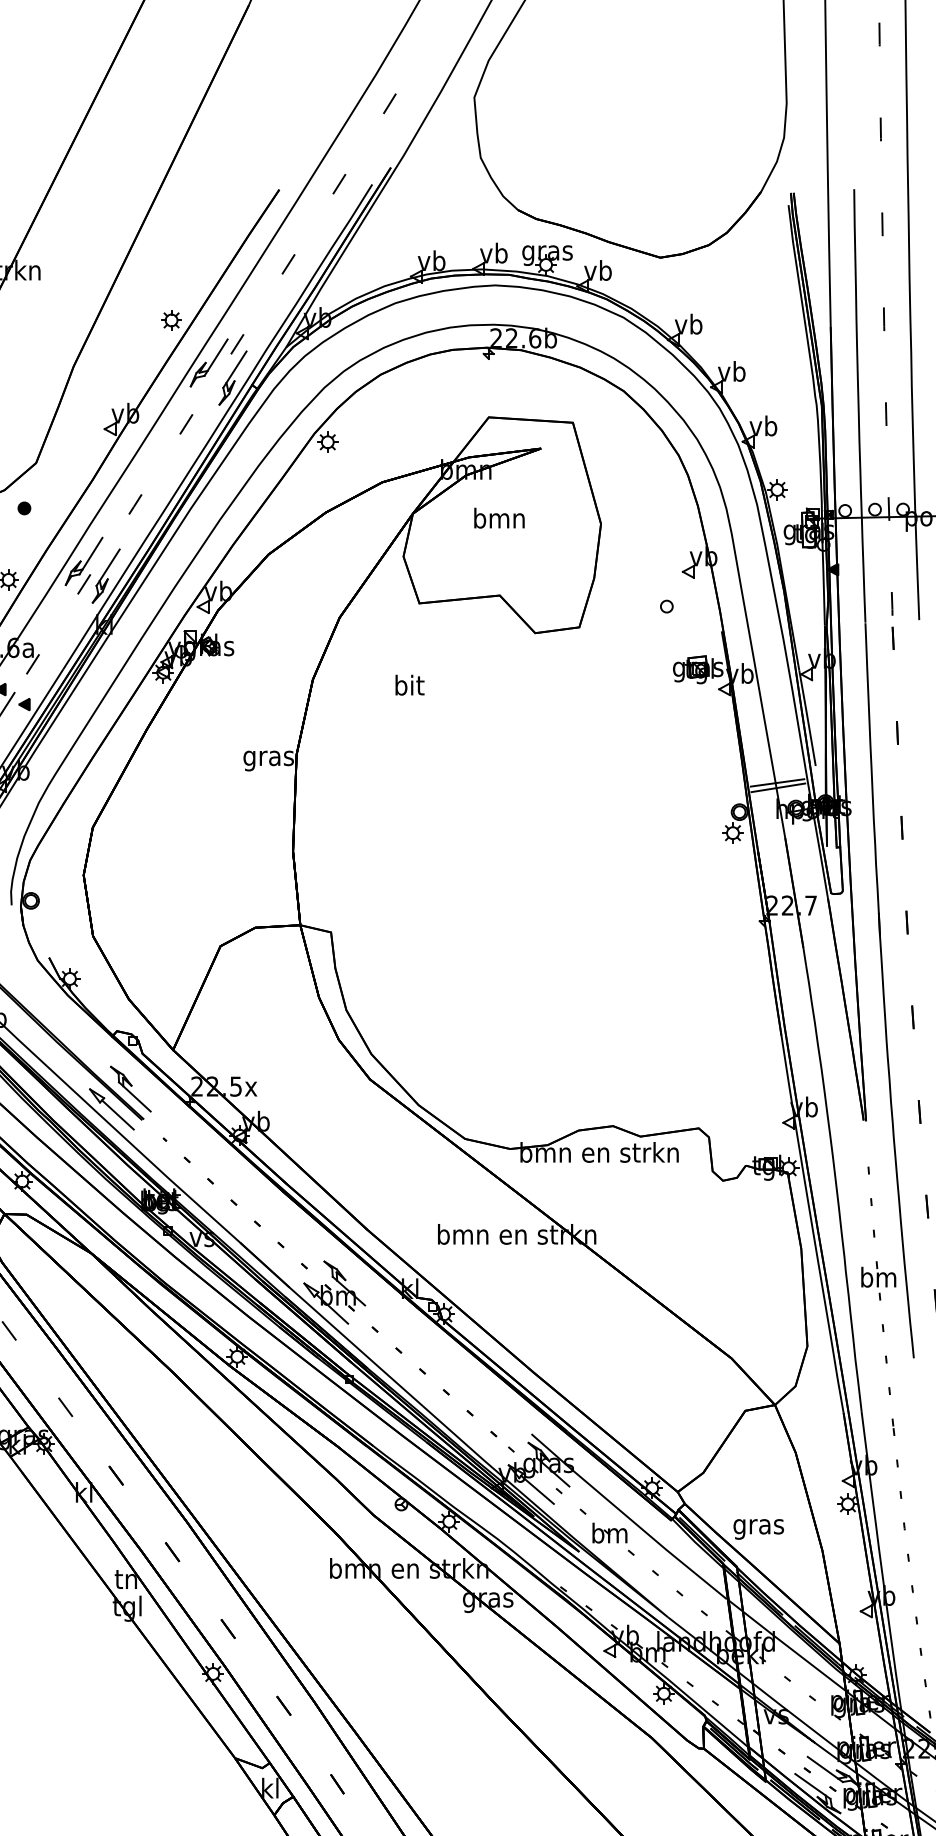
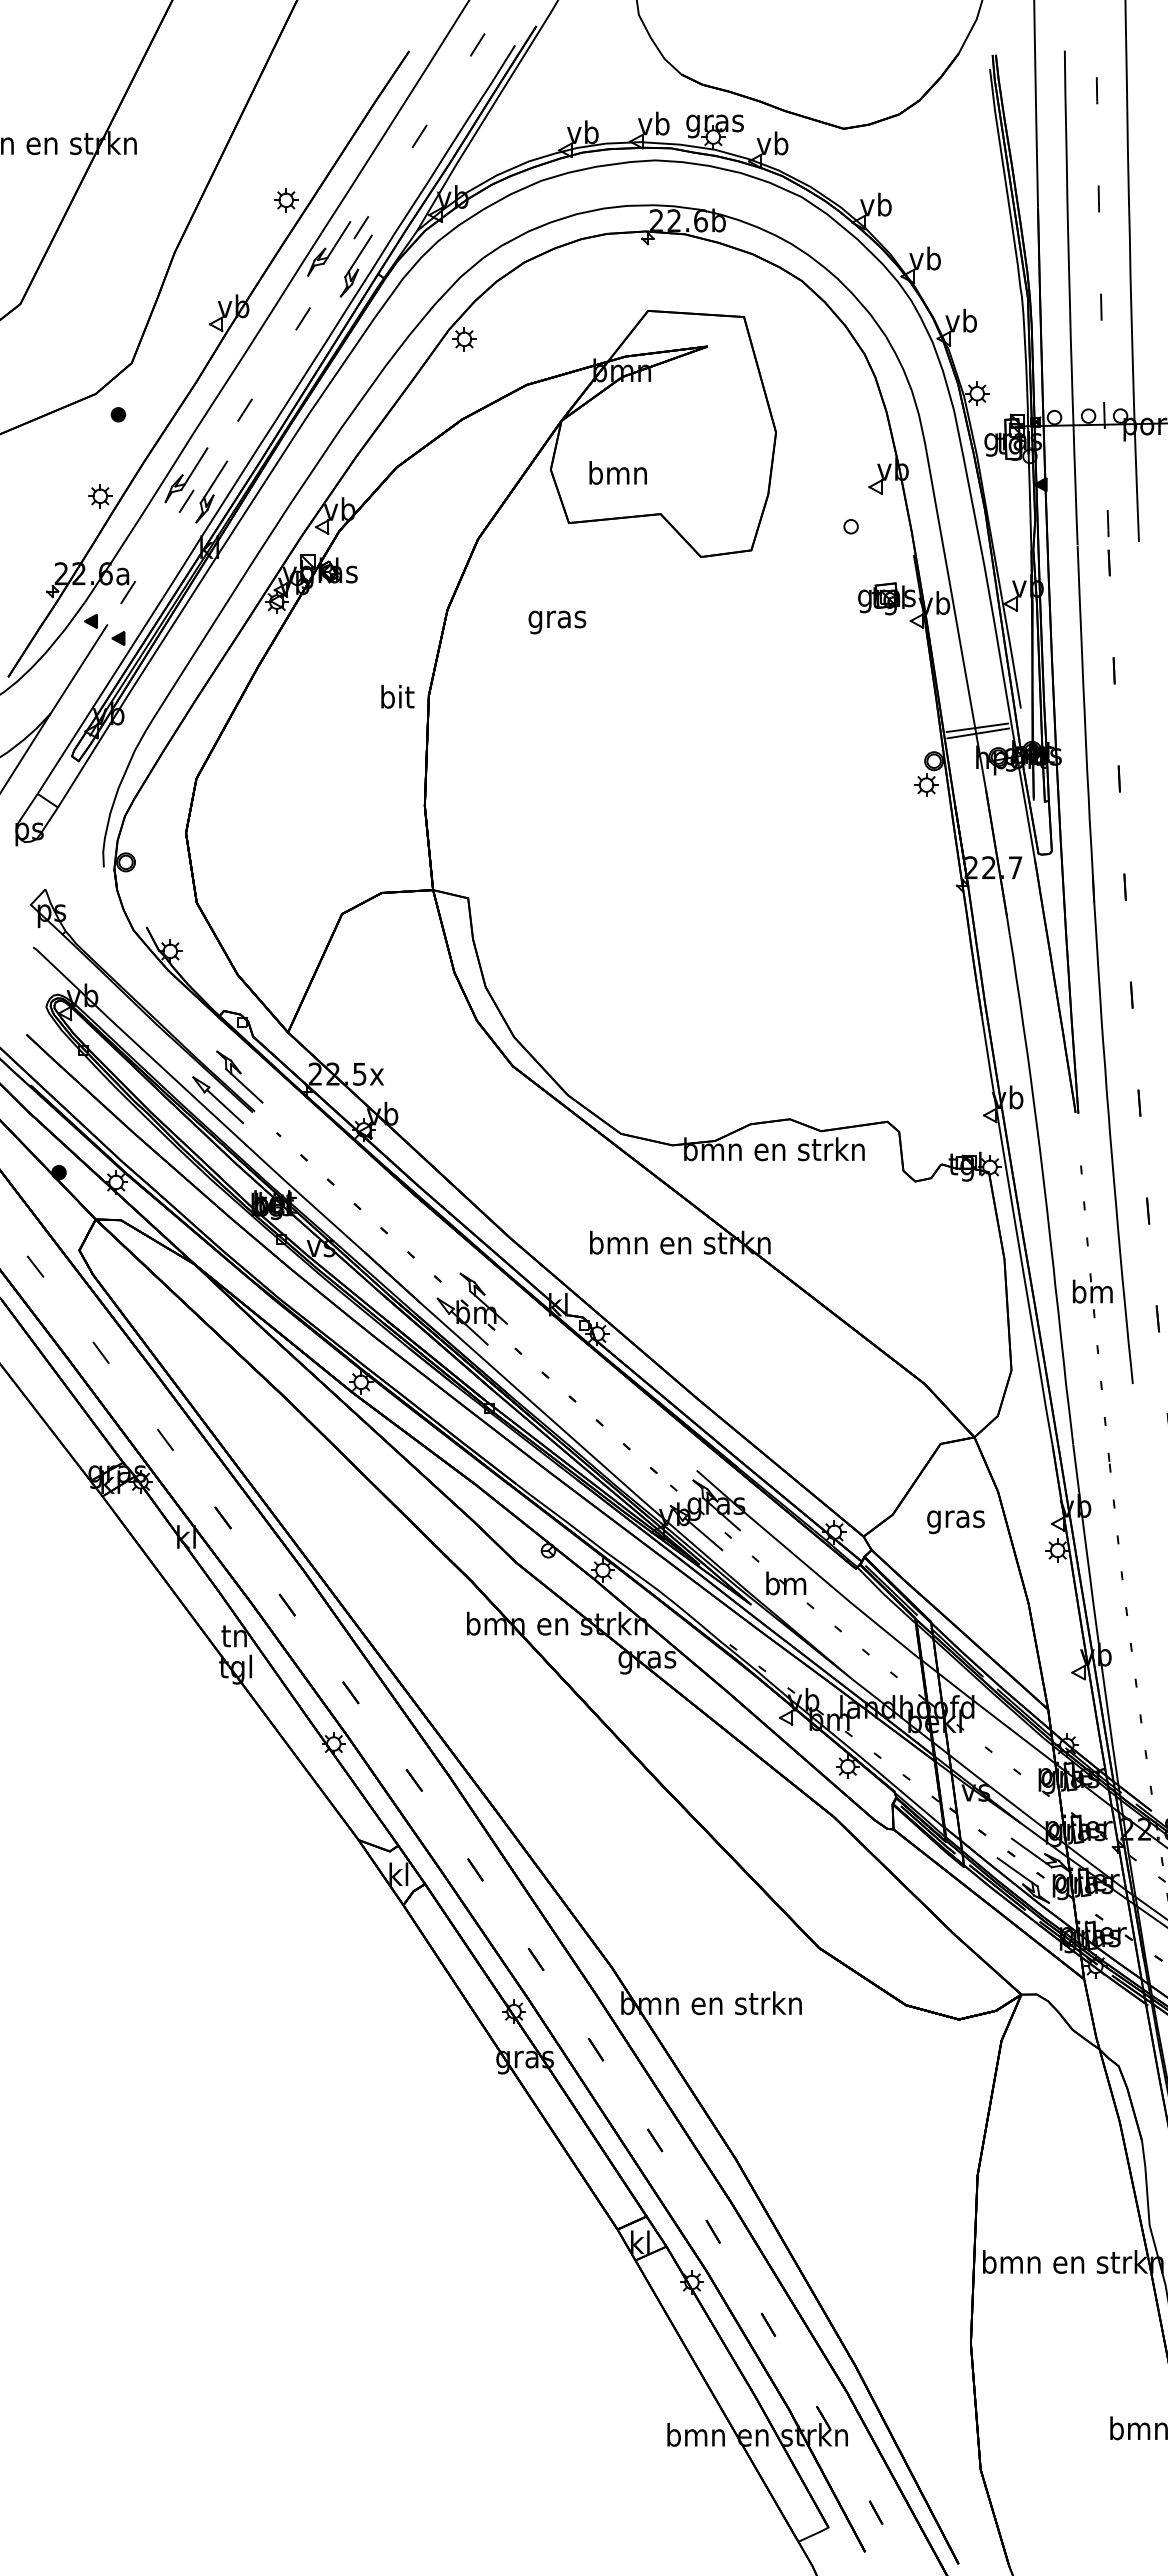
text: (498, 517) -> (617, 472), moved
text: (409, 687) -> (557, 619), bit -> gras
text: (268, 758) -> (396, 699), gras -> bit
text: (758, 1529) -> (955, 1522), moved

